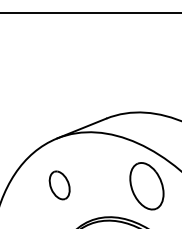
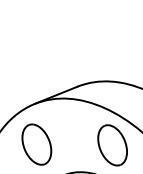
part: (59, 185) -> (36, 144), size x1.67

